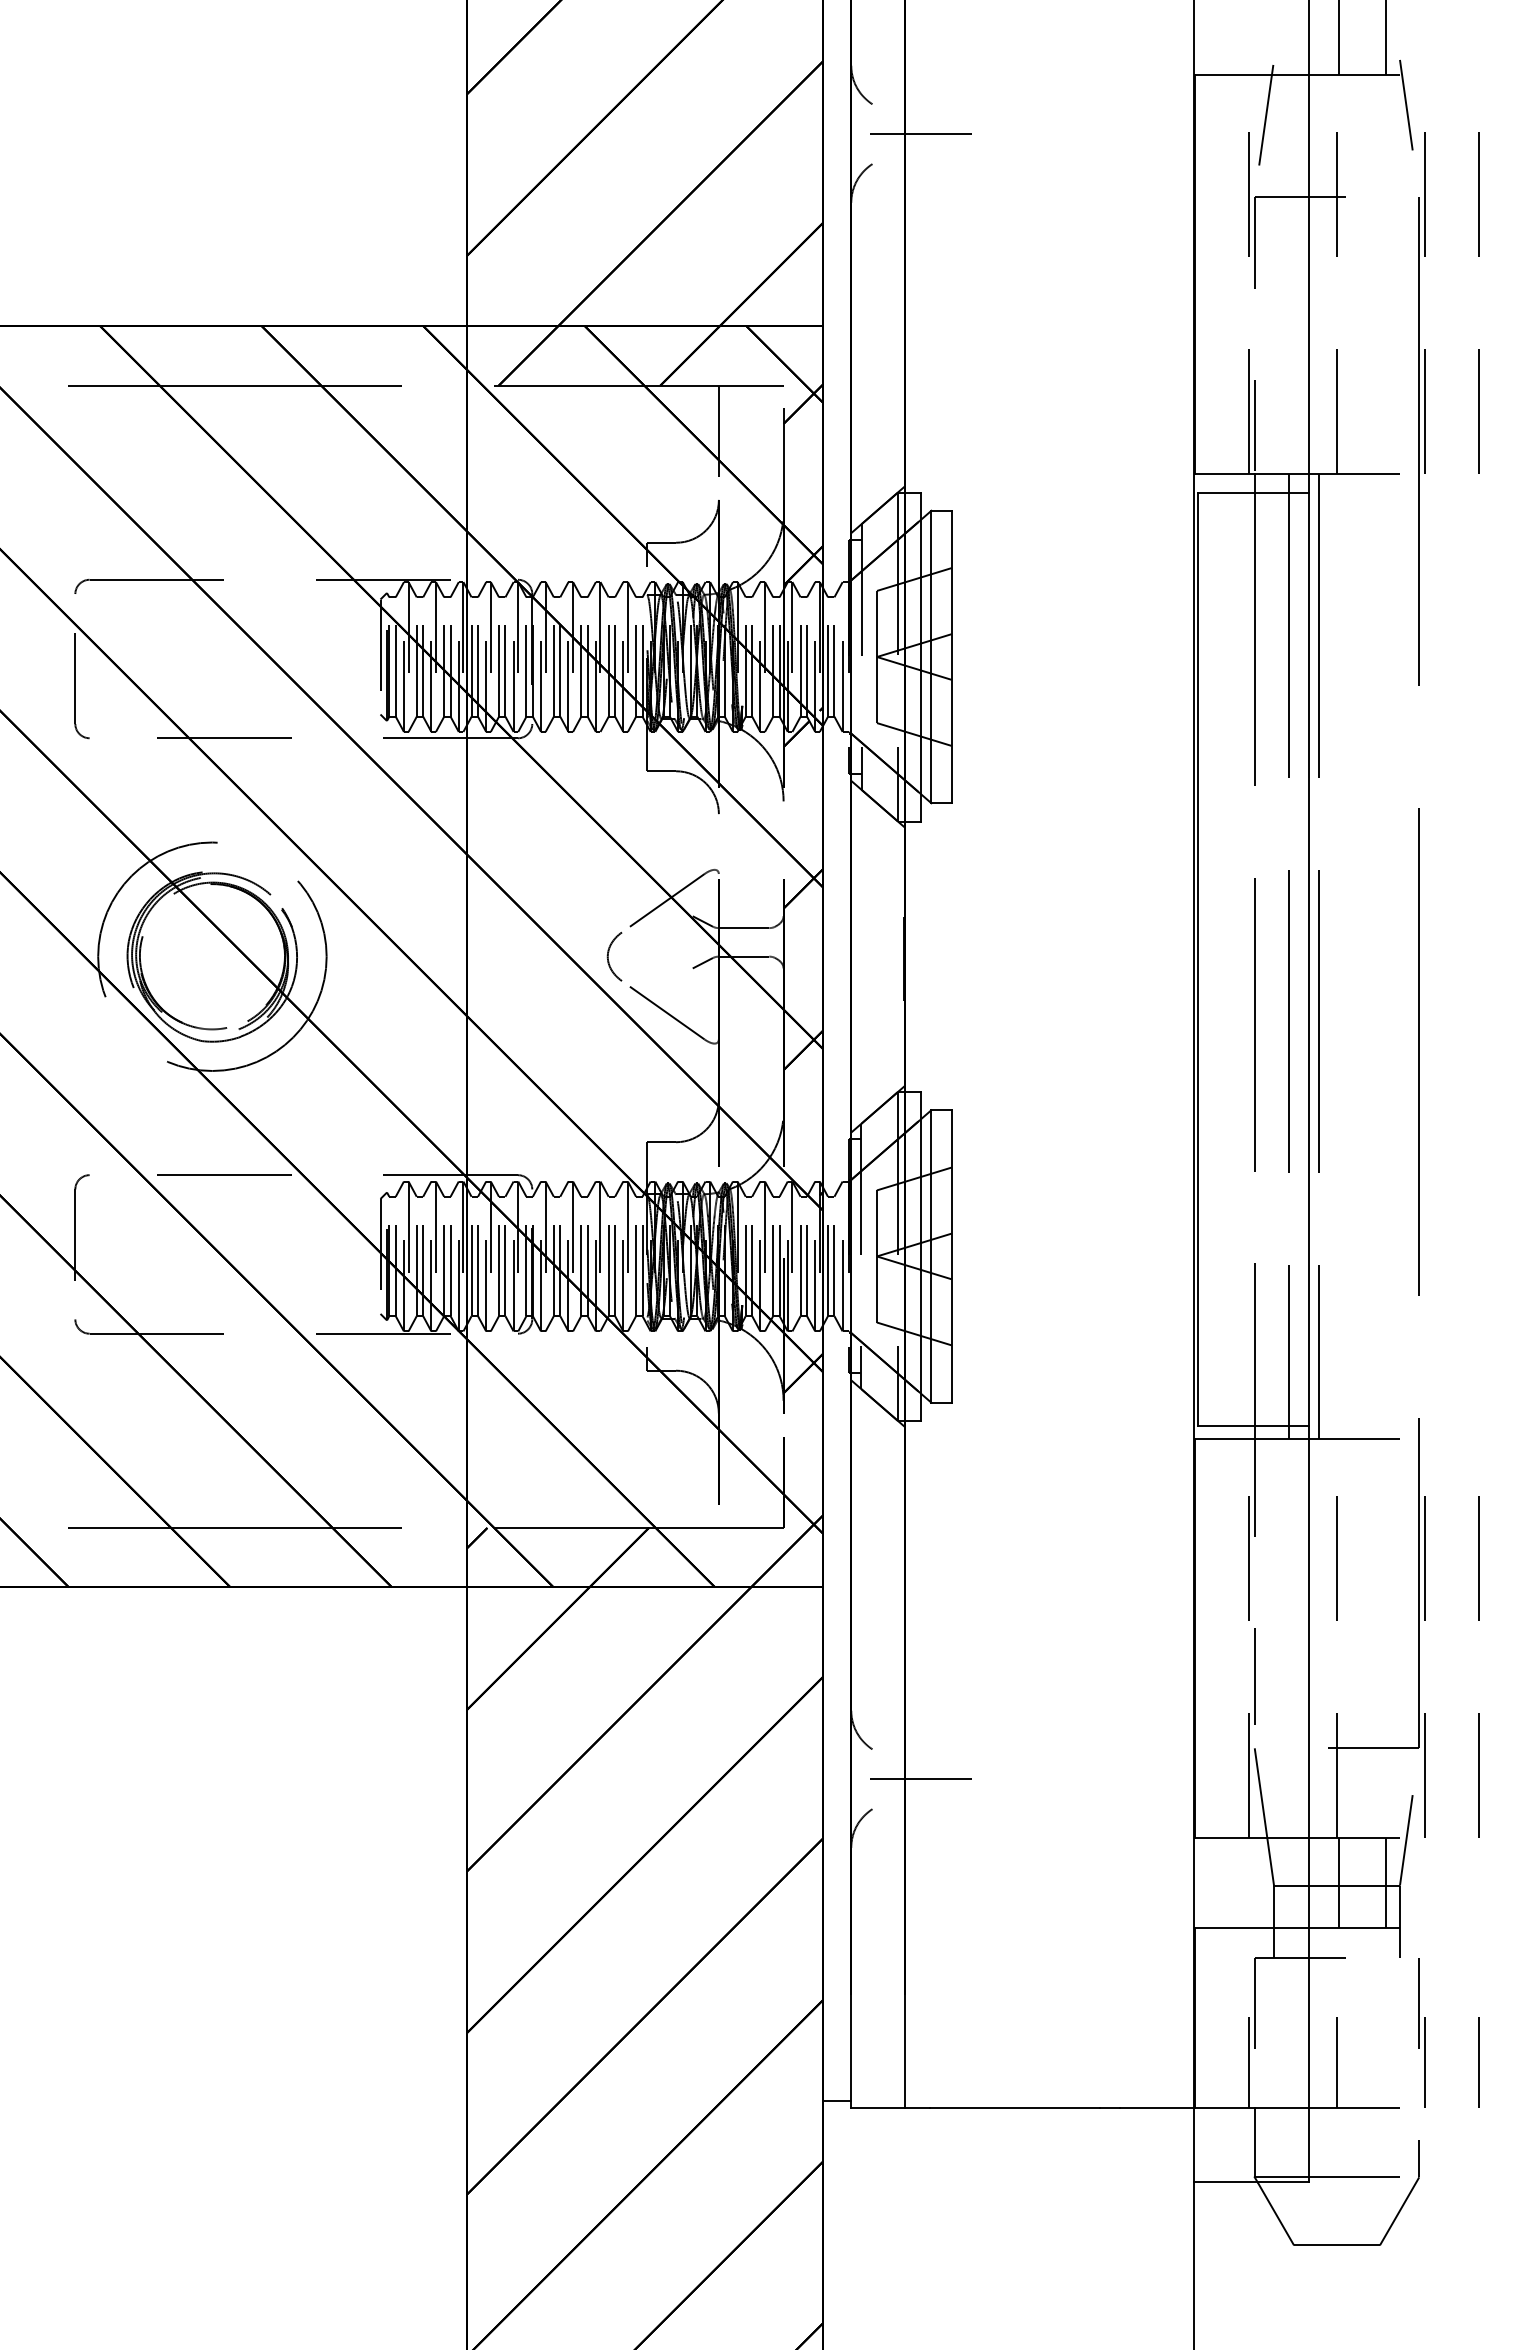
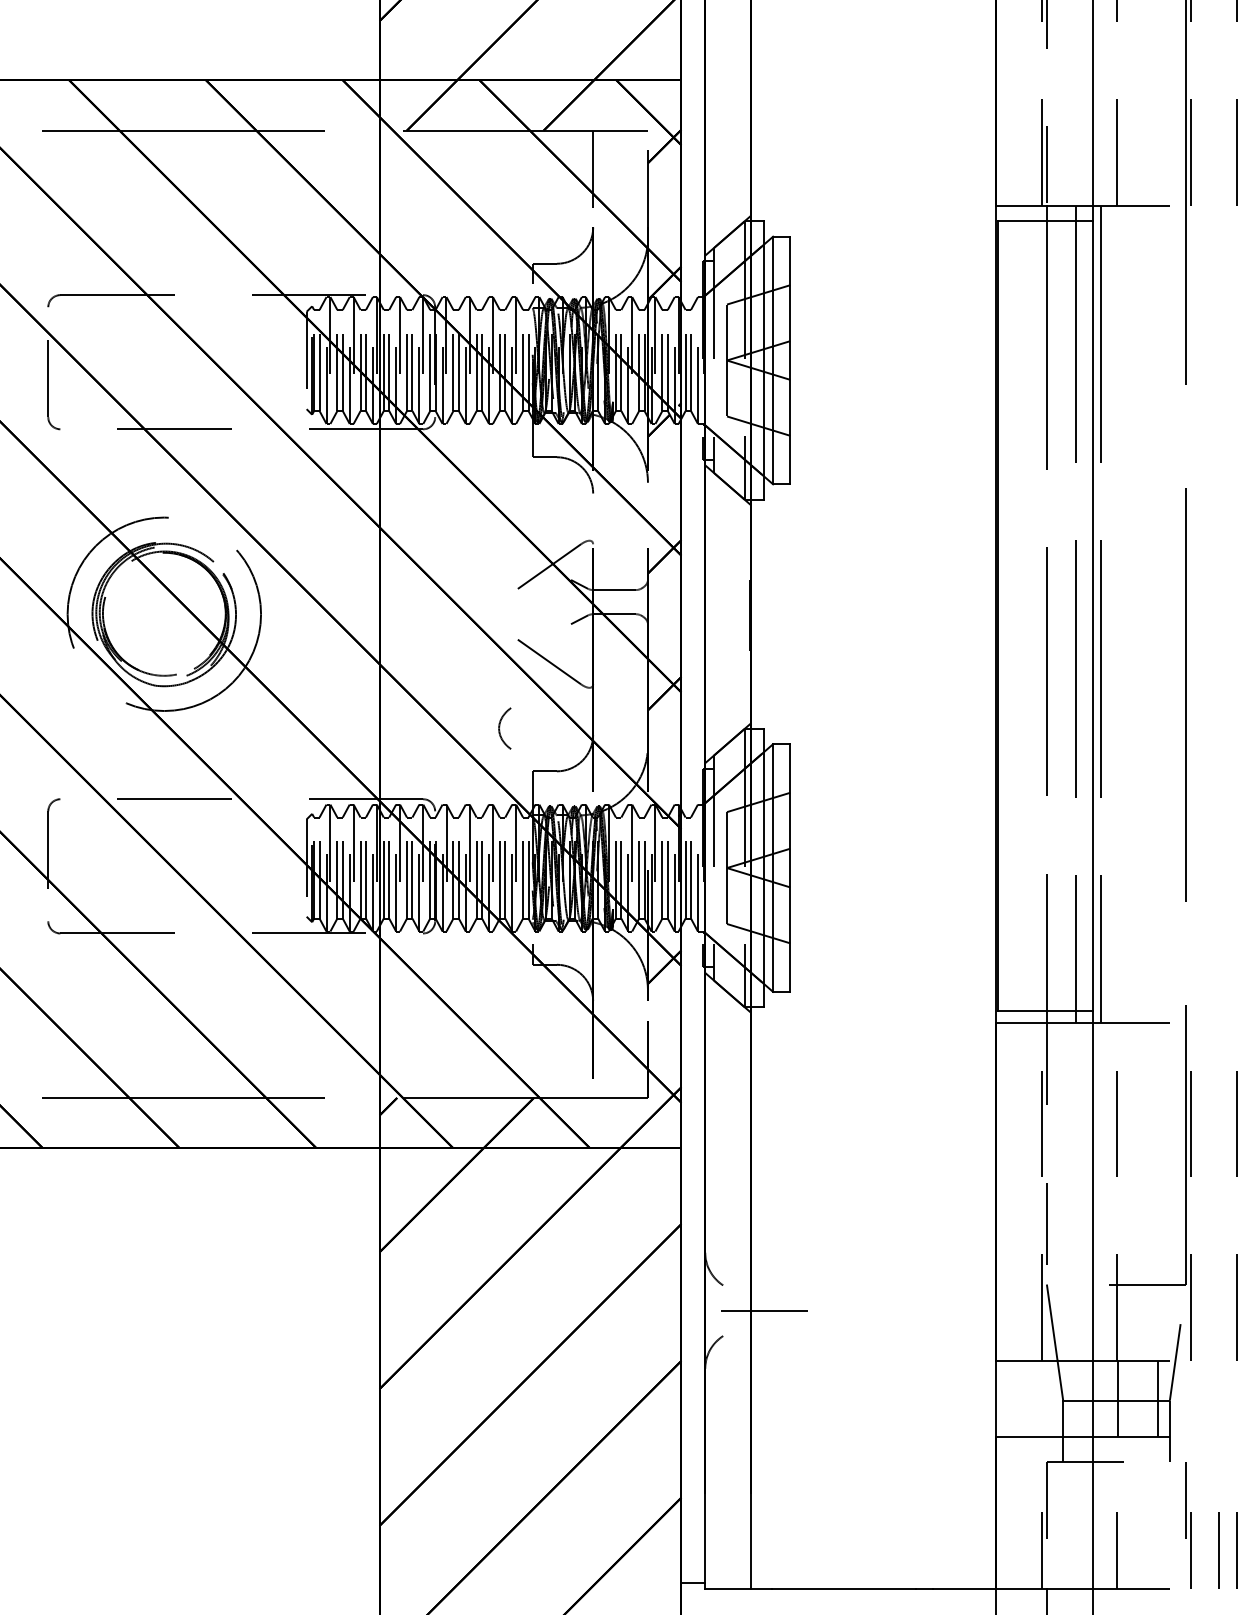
part: (614, 956) -> (504, 728), moved
line: (1457, 2062) -> (1218, 1550), added

